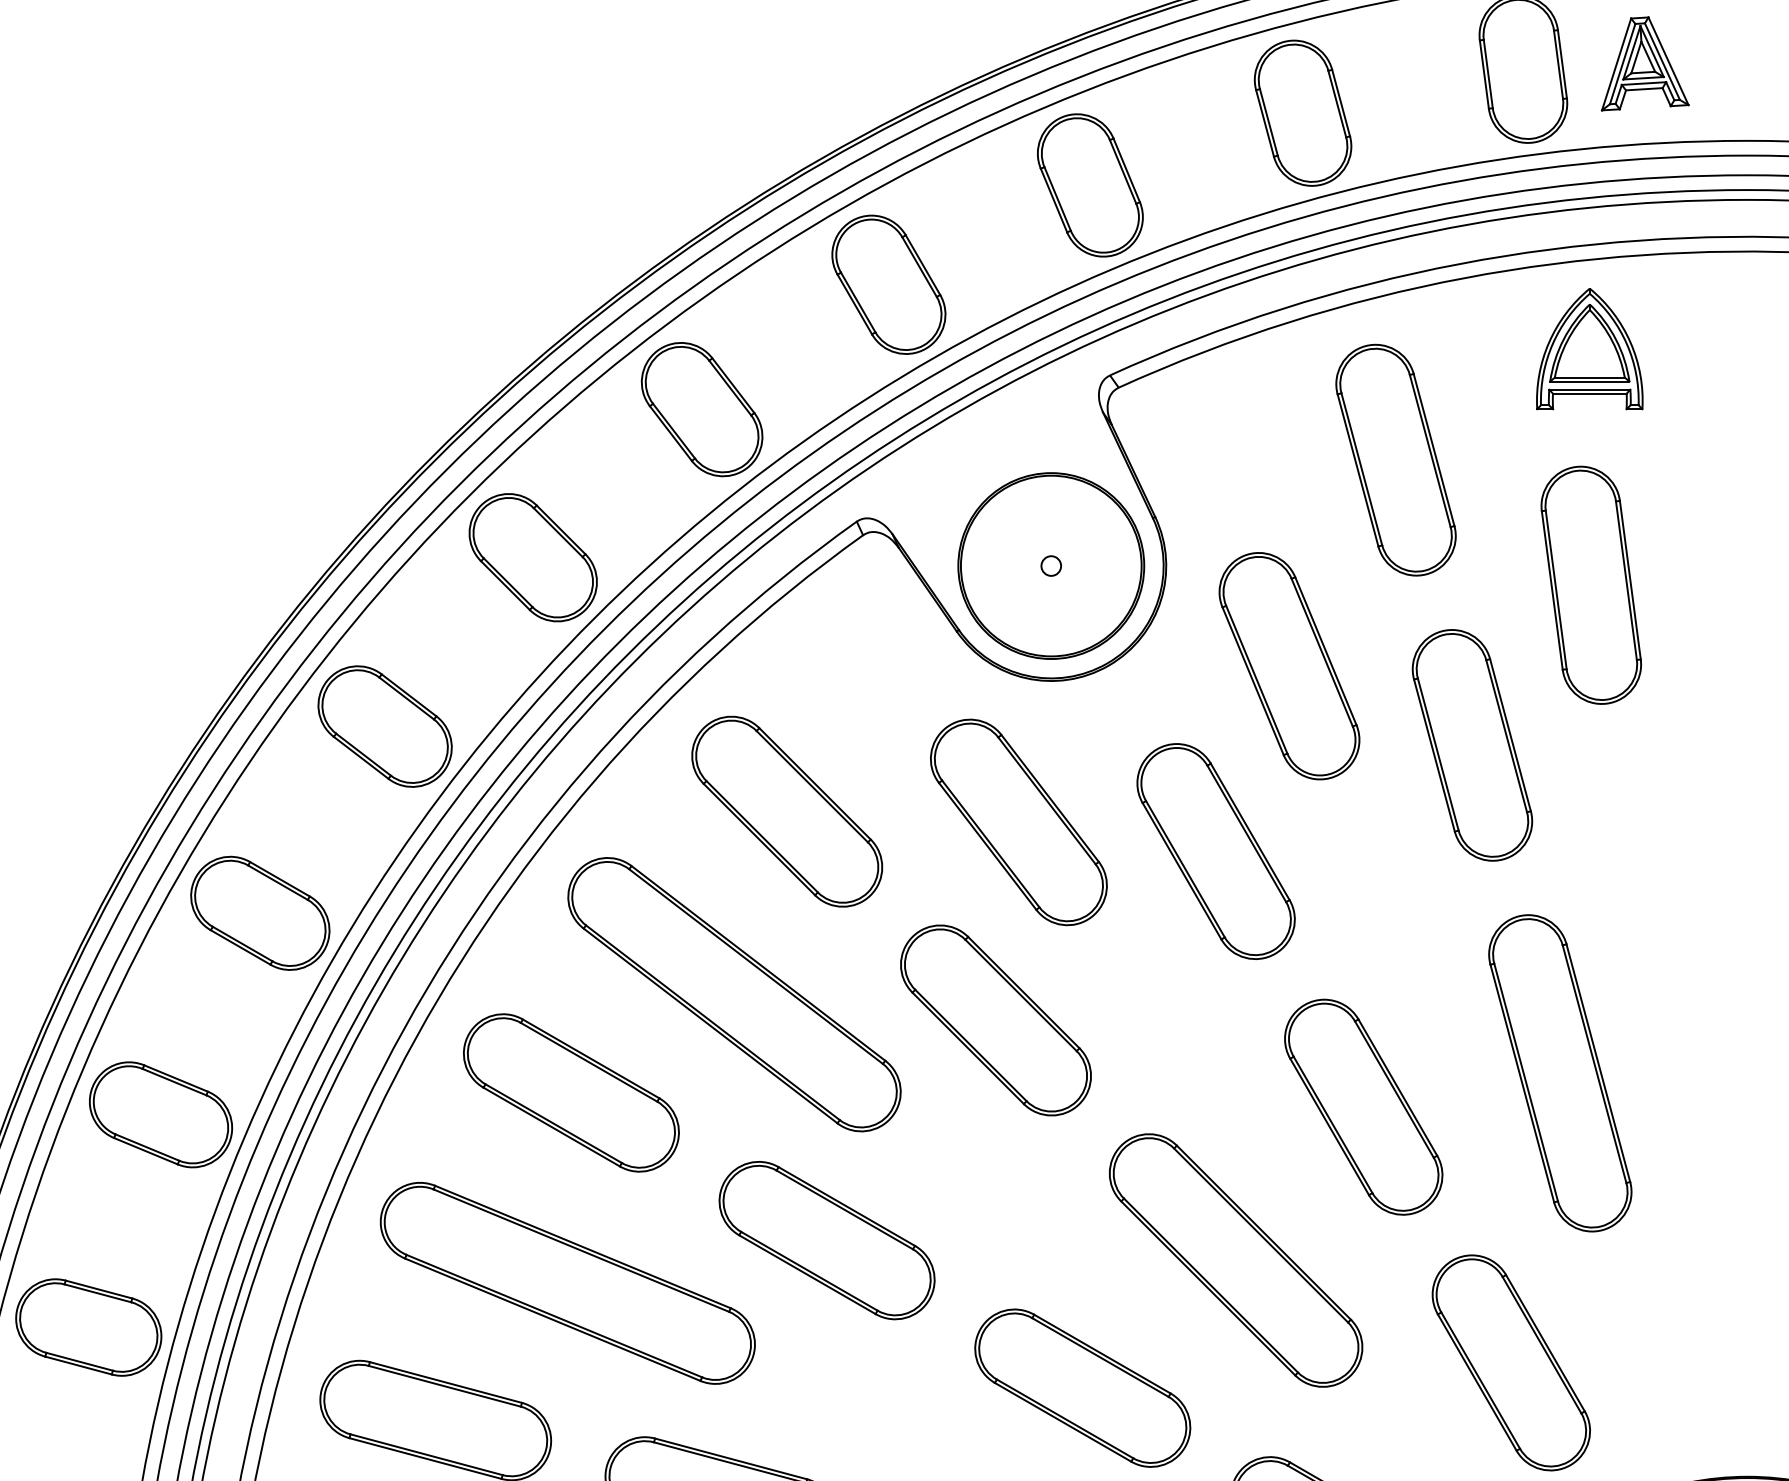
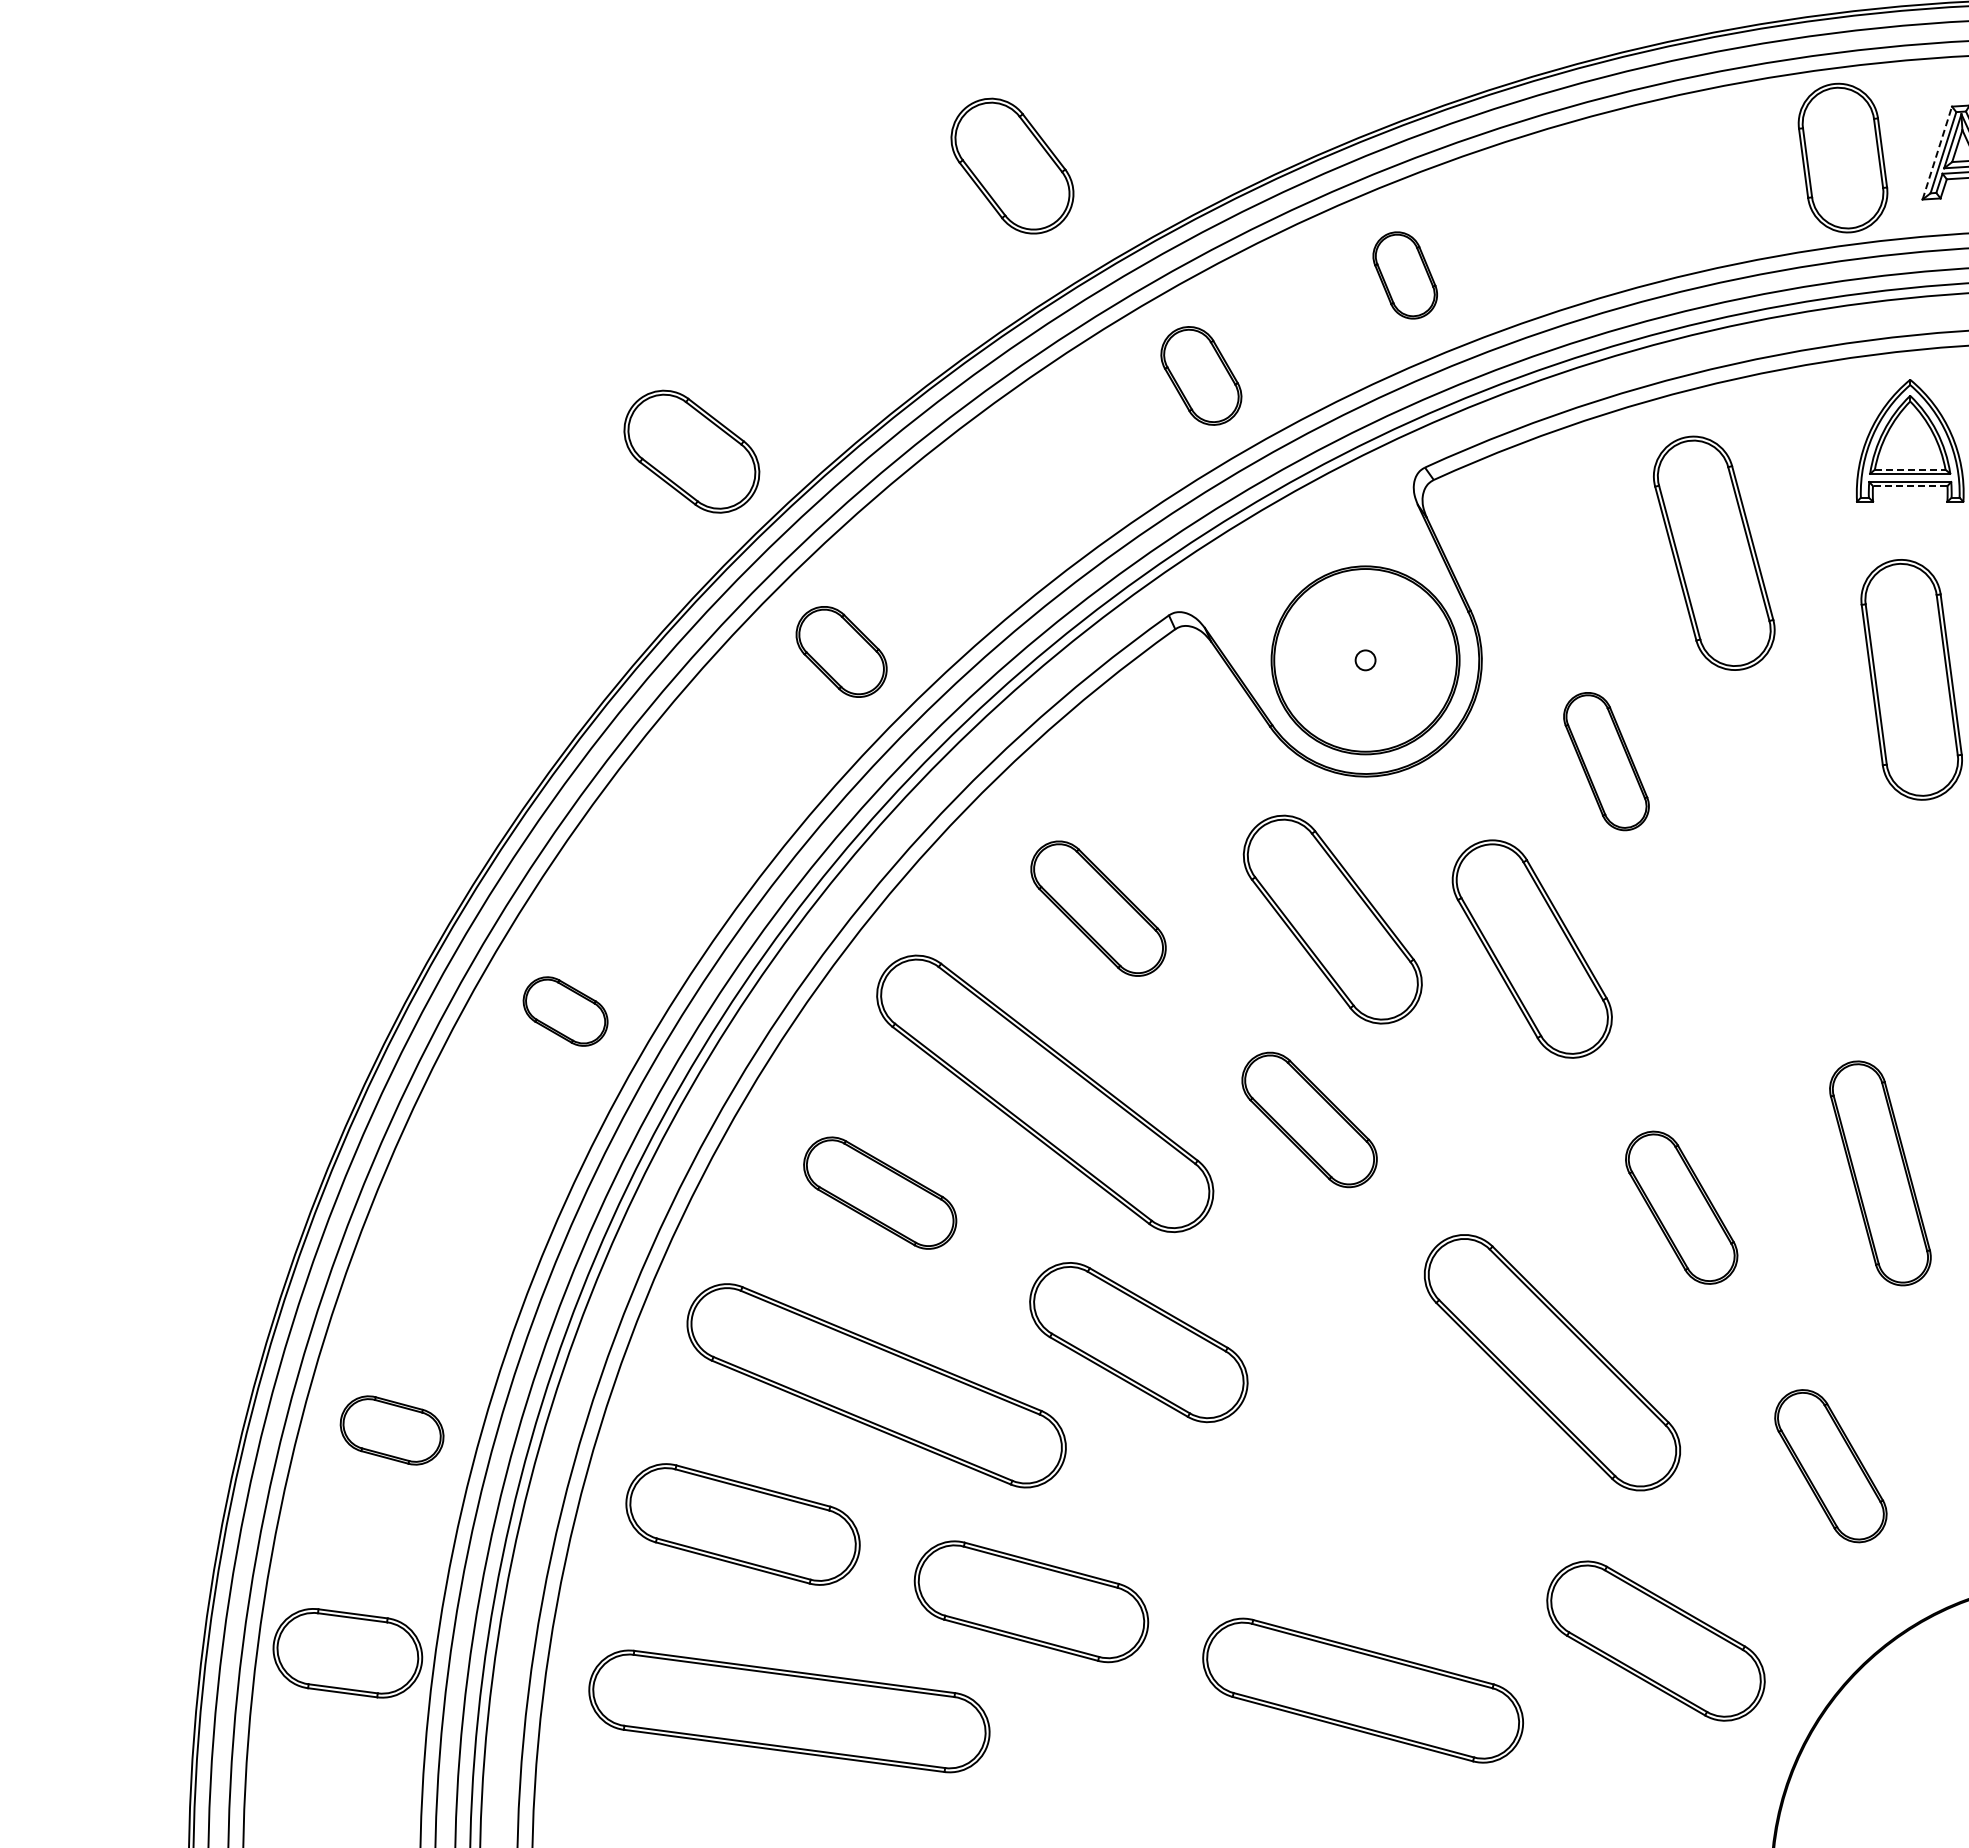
line: (1616, 64) -> (1937, 153), solid -> dashed
part: (1302, 113) -> (1619, 202), removed
part: (1090, 185) -> (1405, 275), size x0.6
part: (889, 284) -> (1201, 375), size x0.7
line: (1590, 377) -> (1910, 469), solid -> dashed
line: (1589, 394) -> (1909, 486), solid -> dashed
part: (702, 408) -> (1012, 165), moved
part: (533, 557) -> (841, 651), size x0.7
part: (1289, 666) -> (1606, 761), size x0.6
part: (384, 726) -> (691, 451), moved
part: (1472, 745) -> (1791, 841), removed
part: (787, 811) -> (1098, 908), size x0.7
part: (260, 913) -> (565, 1011), size x0.6
part: (995, 1020) -> (1309, 1119), size x0.7
part: (1560, 1073) -> (1880, 1173), size x0.7
part: (570, 1092) -> (879, 1192), size x0.7
part: (1363, 1107) -> (1681, 1207), size x0.7
part: (161, 1114) -> (465, 1215), removed
part: (88, 1327) -> (391, 1430), size x0.7
part: (1510, 1362) -> (1830, 1465), size x0.7
part: (1082, 1387) -> (1397, 1491), removed

